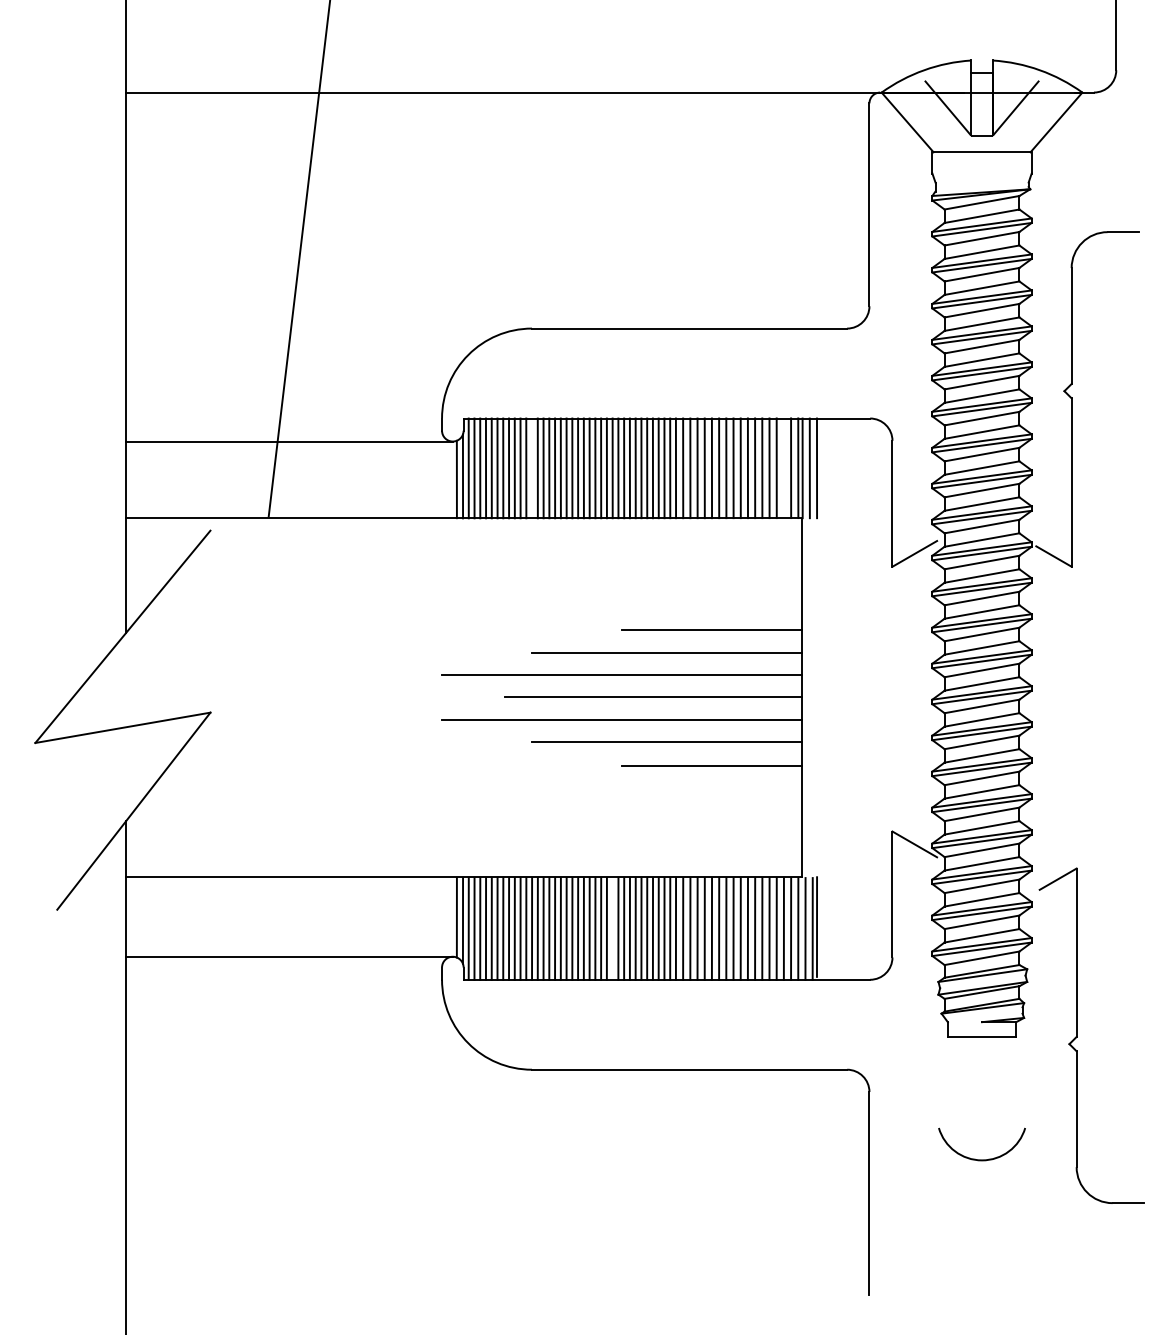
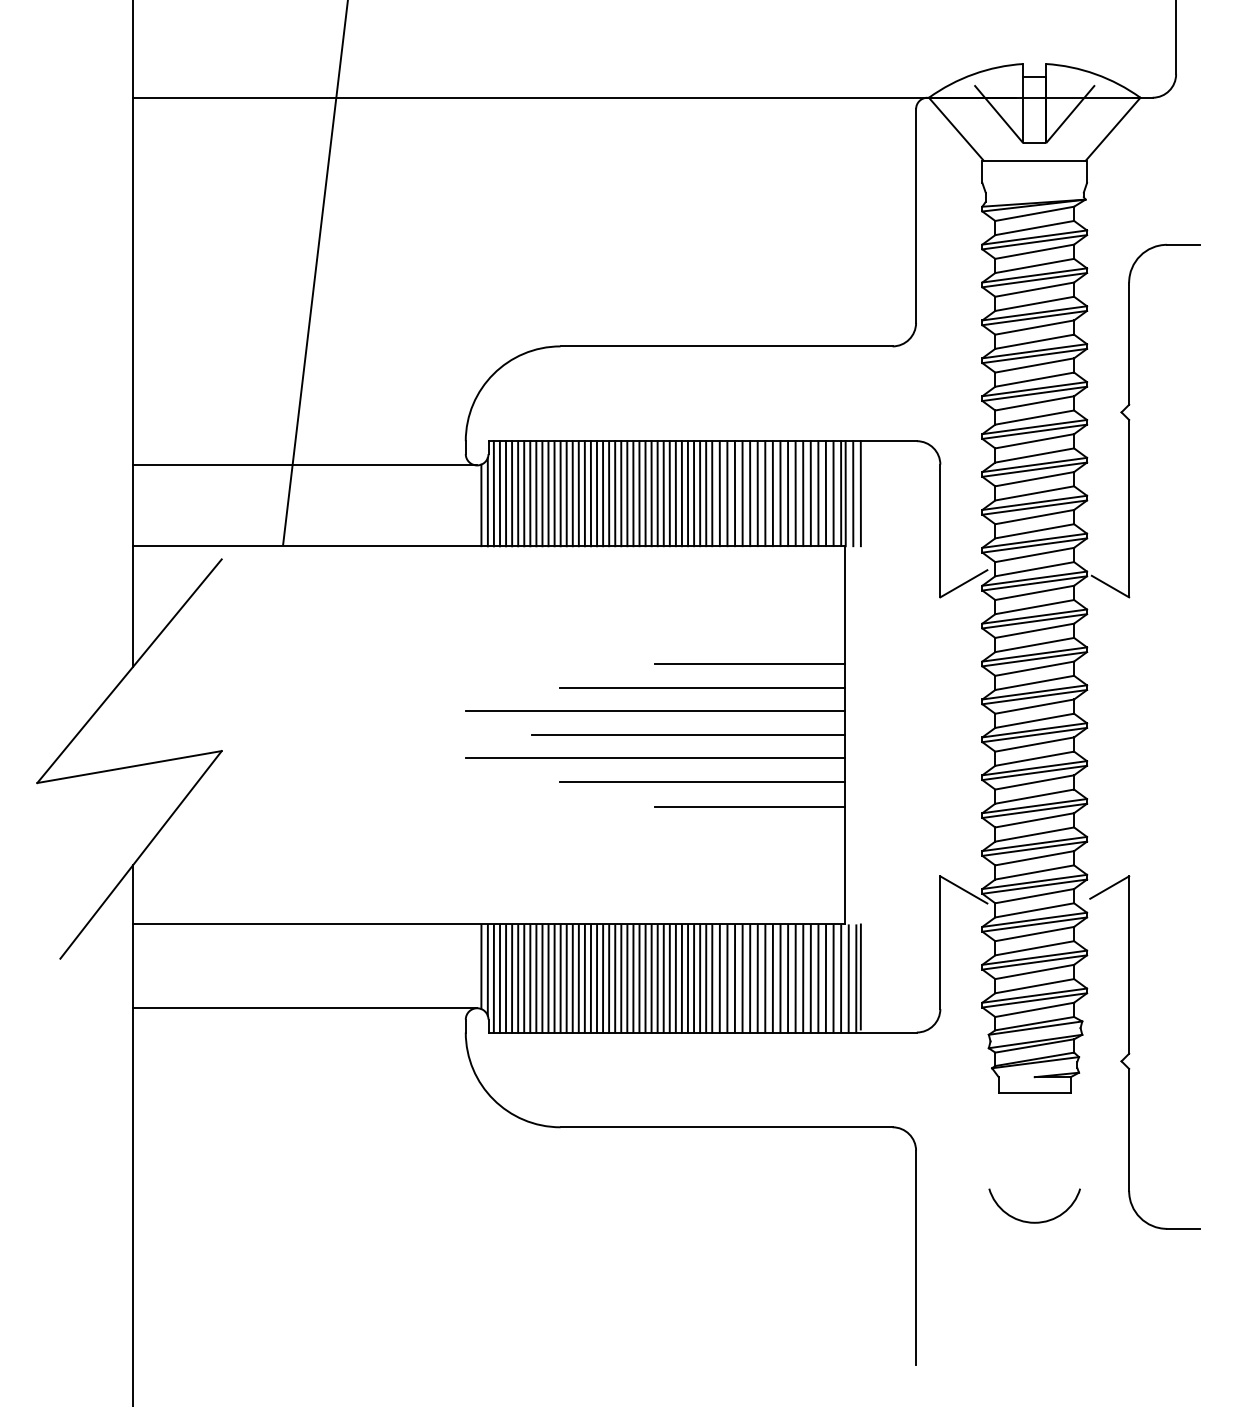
line: (532, 468) -> (561, 493), added
line: (783, 468) -> (825, 493), added
line: (612, 928) -> (645, 978), added
part: (1077, 1035) -> (1130, 1052), moved

